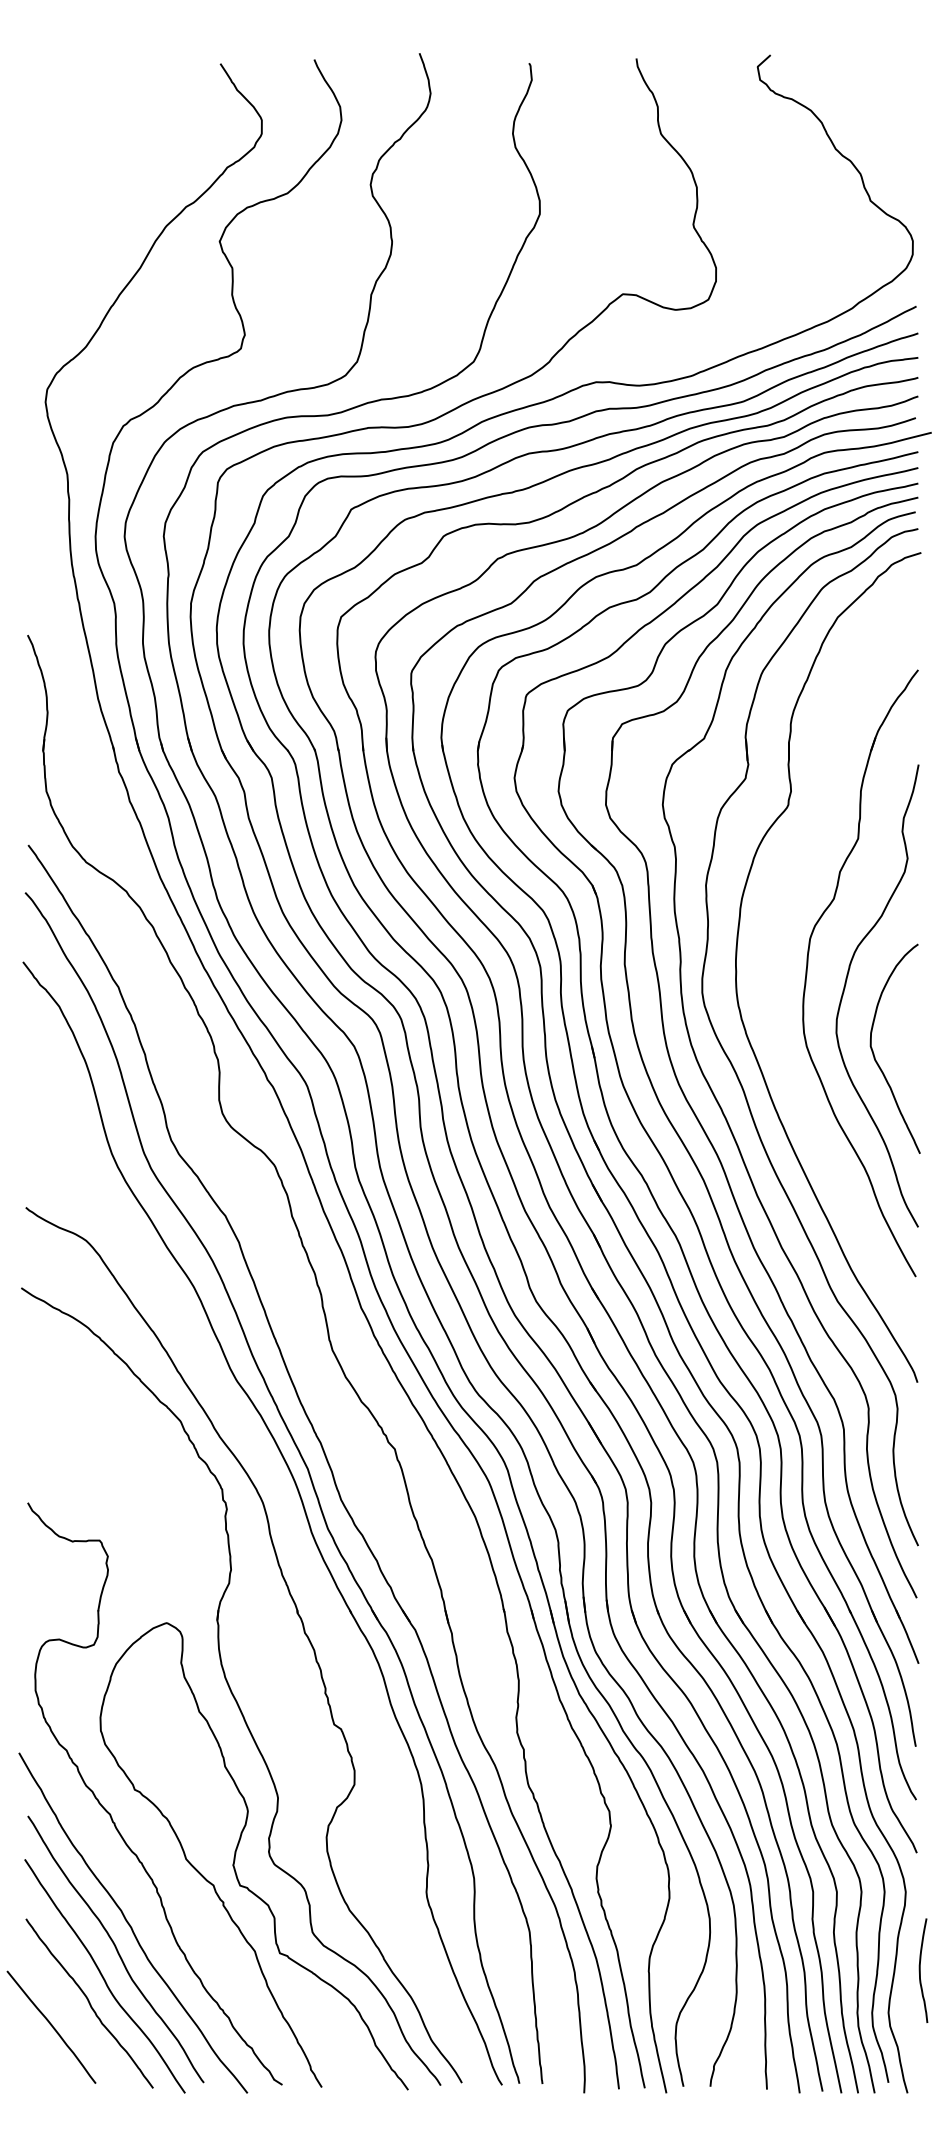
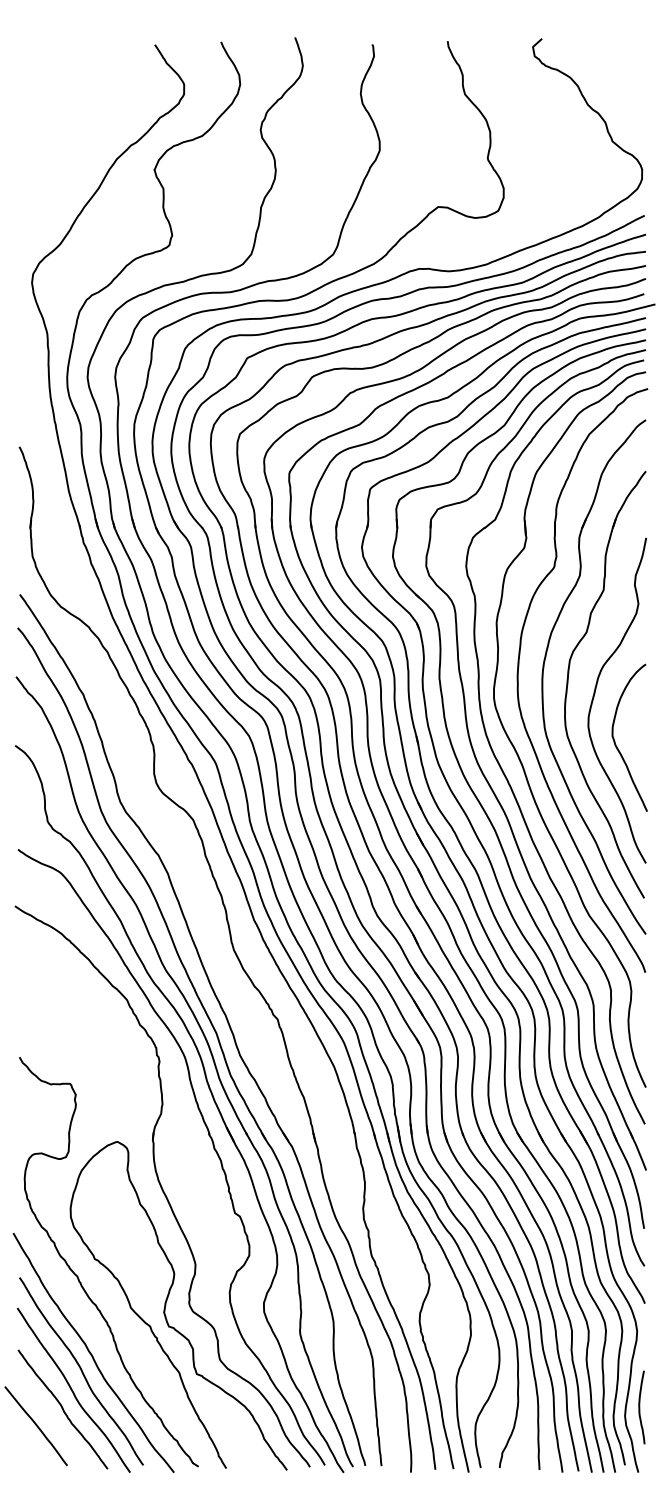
part: (772, 962) -> (543, 677), added
part: (302, 1561) -> (212, 1098), added
curve: (920, 1970) -> (639, 1407), moved

